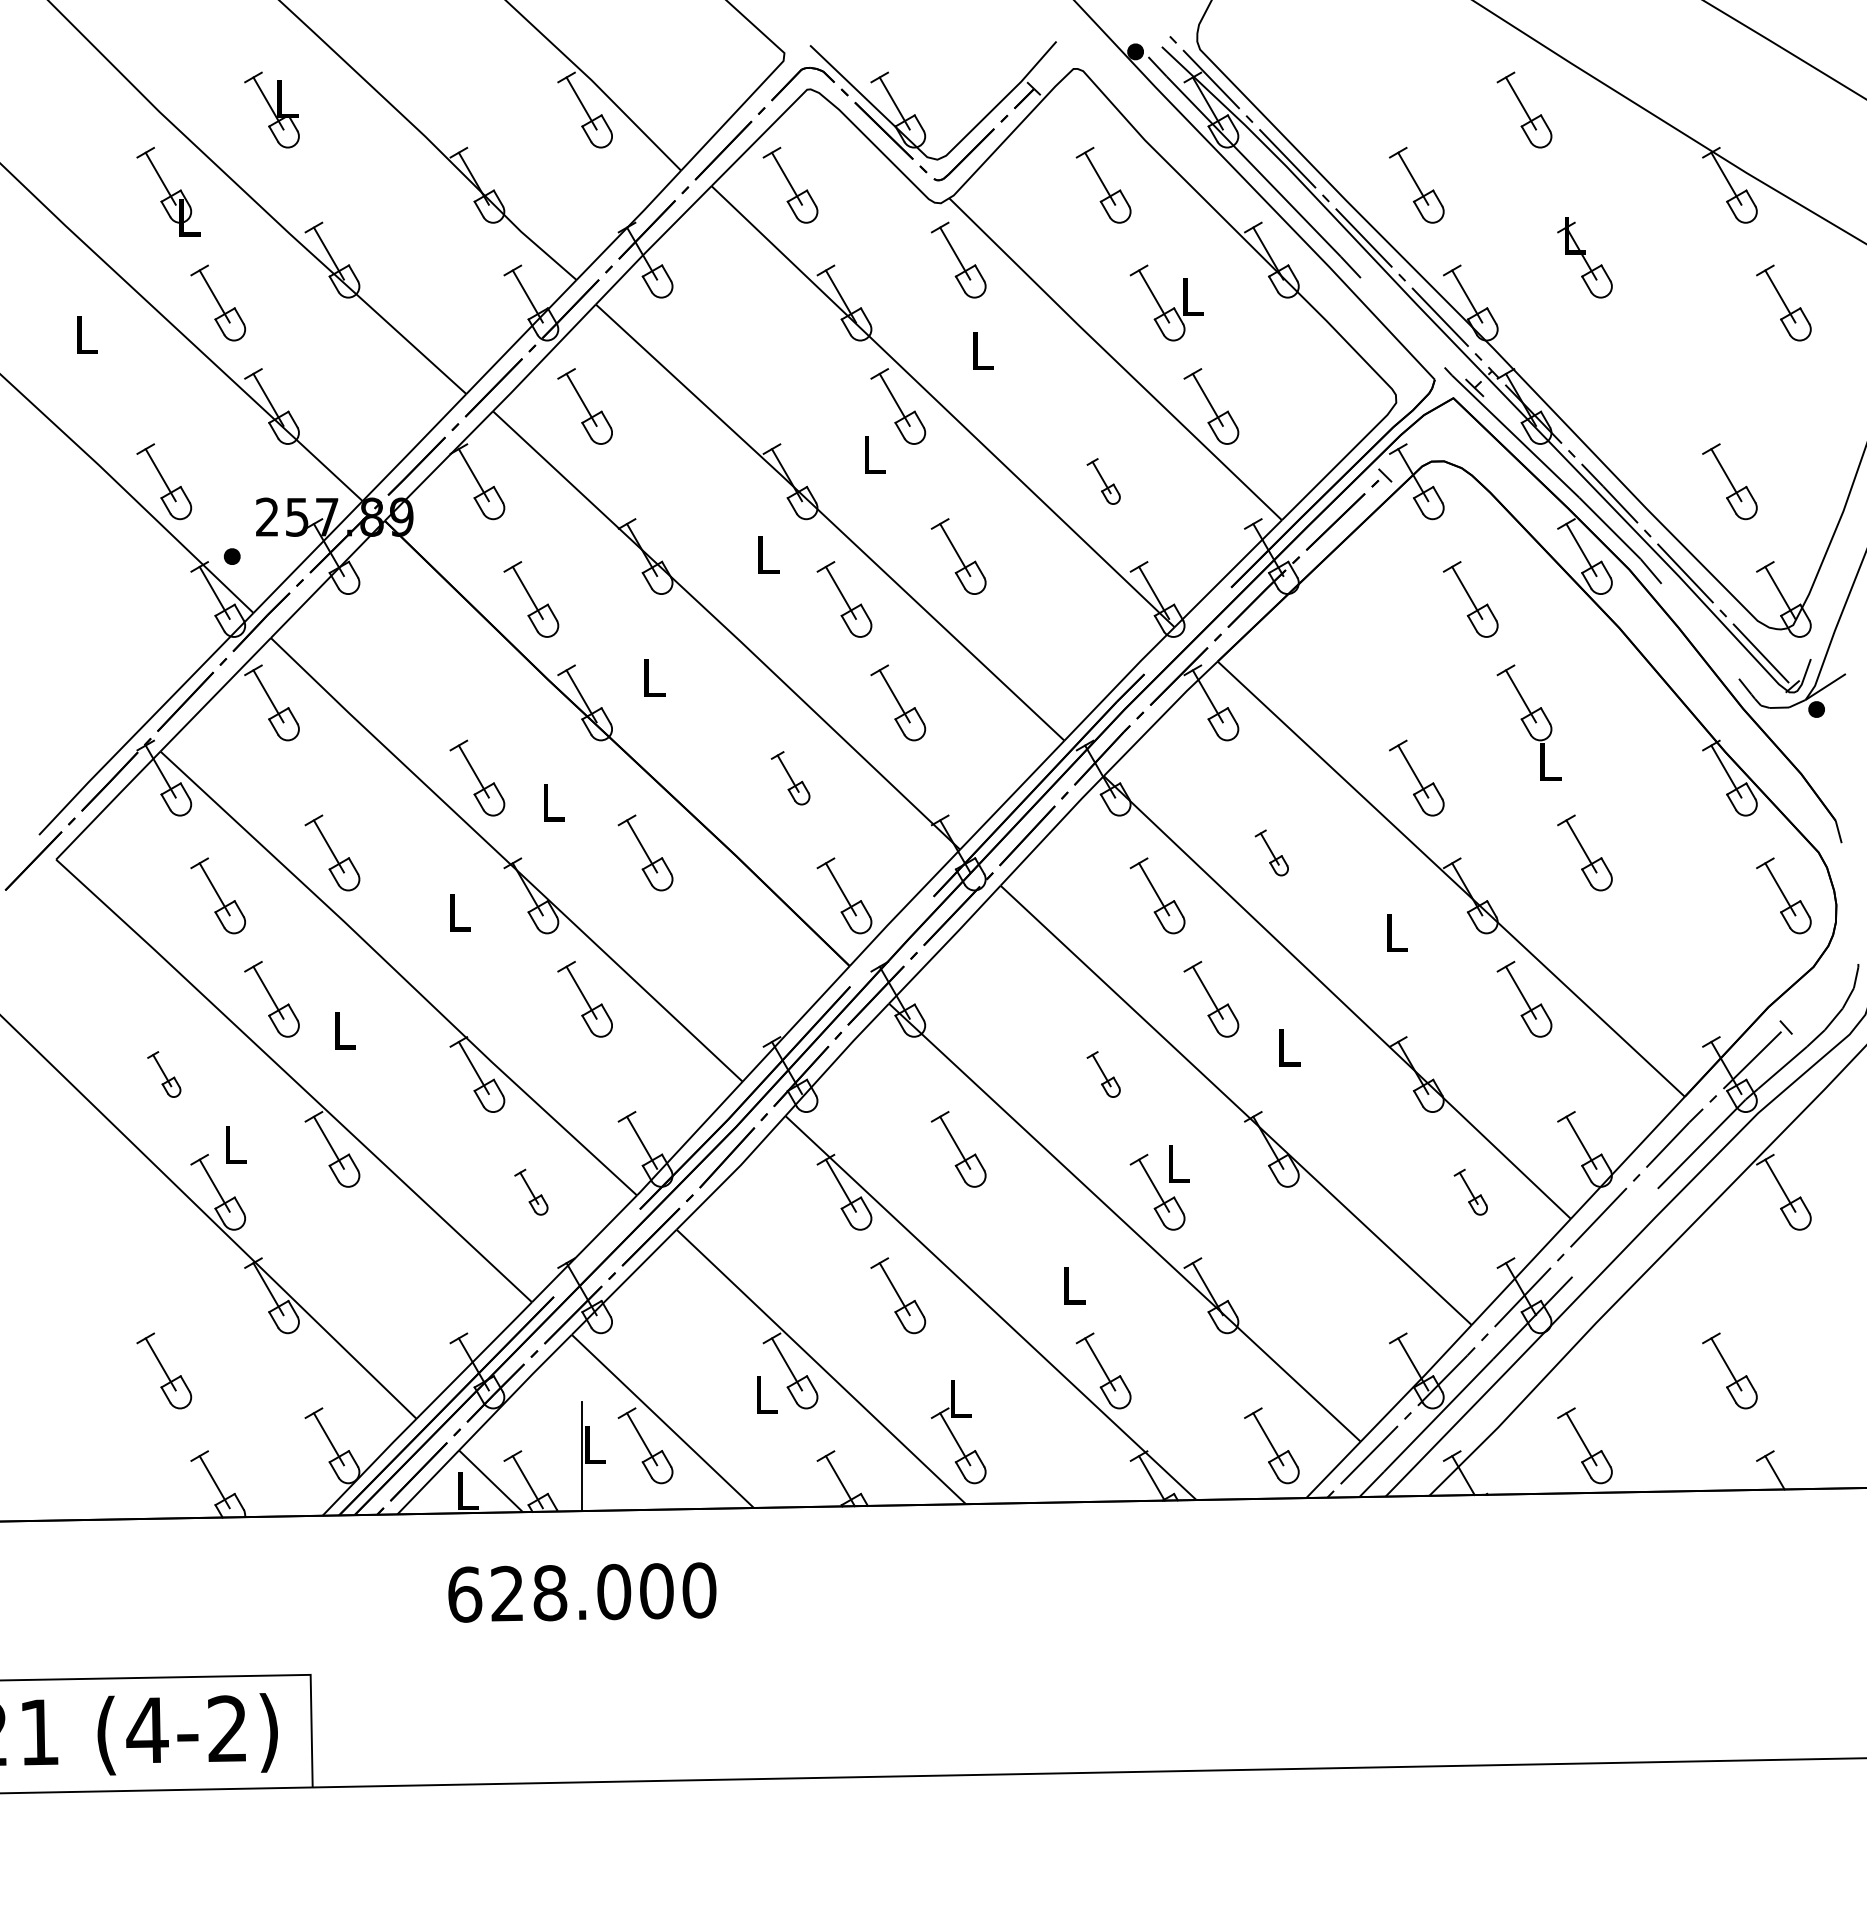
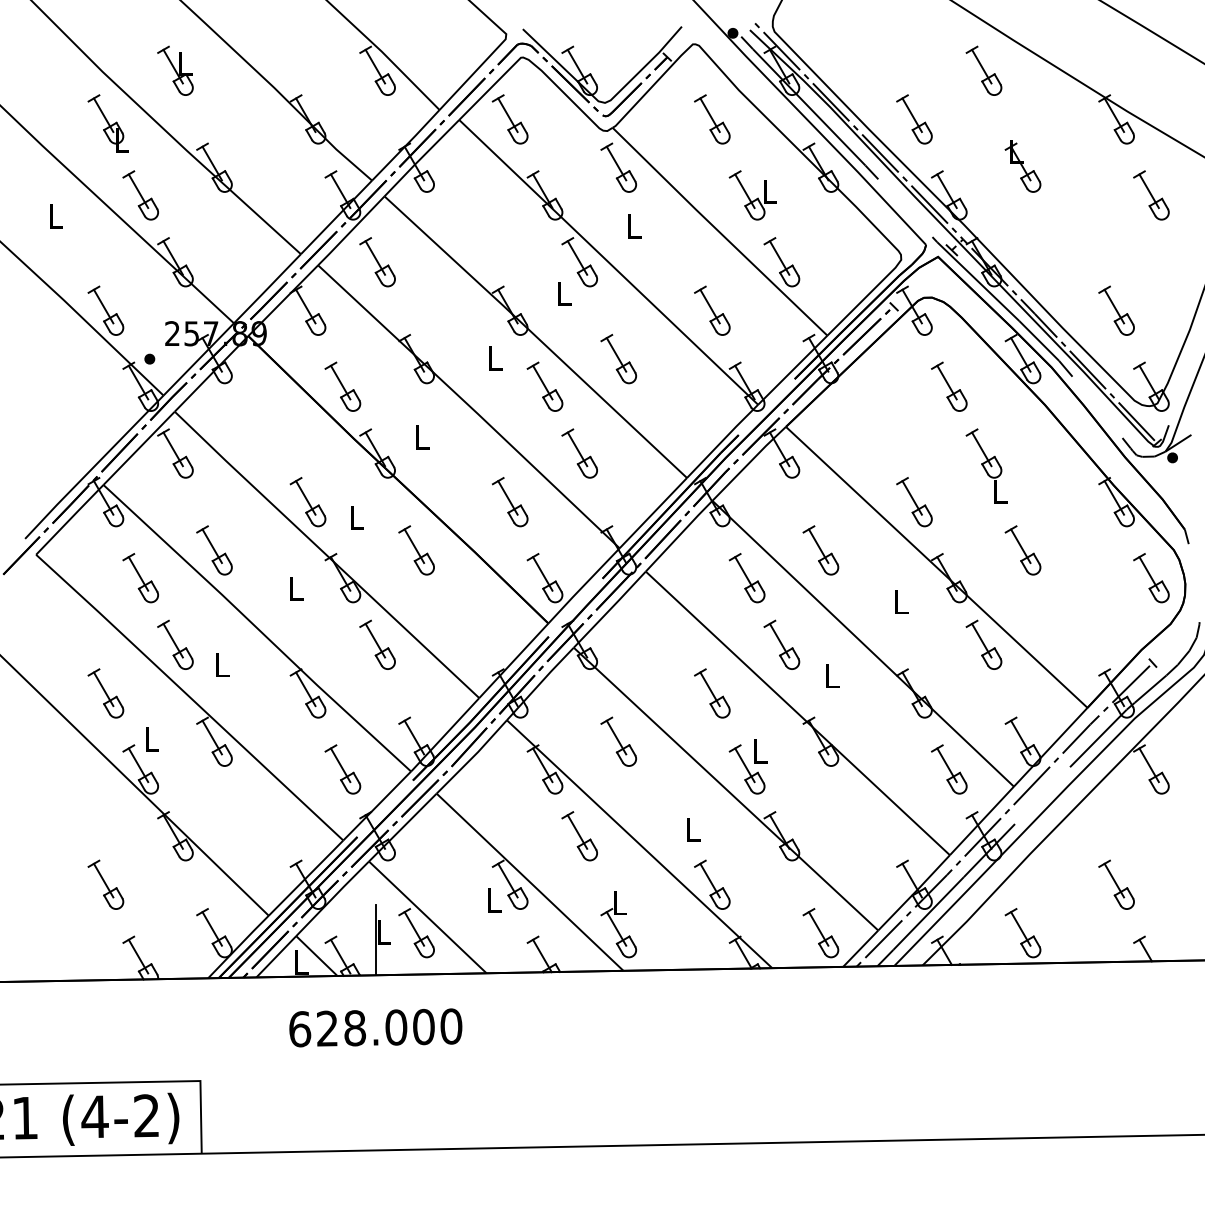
part: (1103, 481) -> (712, 310), size x1.67
part: (790, 778) -> (510, 502), size x1.43
part: (1271, 853) -> (820, 550), size x1.67
part: (163, 1074) -> (105, 693), size x1.67
part: (1103, 1074) -> (712, 693), size x1.67
part: (530, 1192) -> (342, 769), size x1.67
part: (1471, 1192) -> (949, 769), size x1.67

